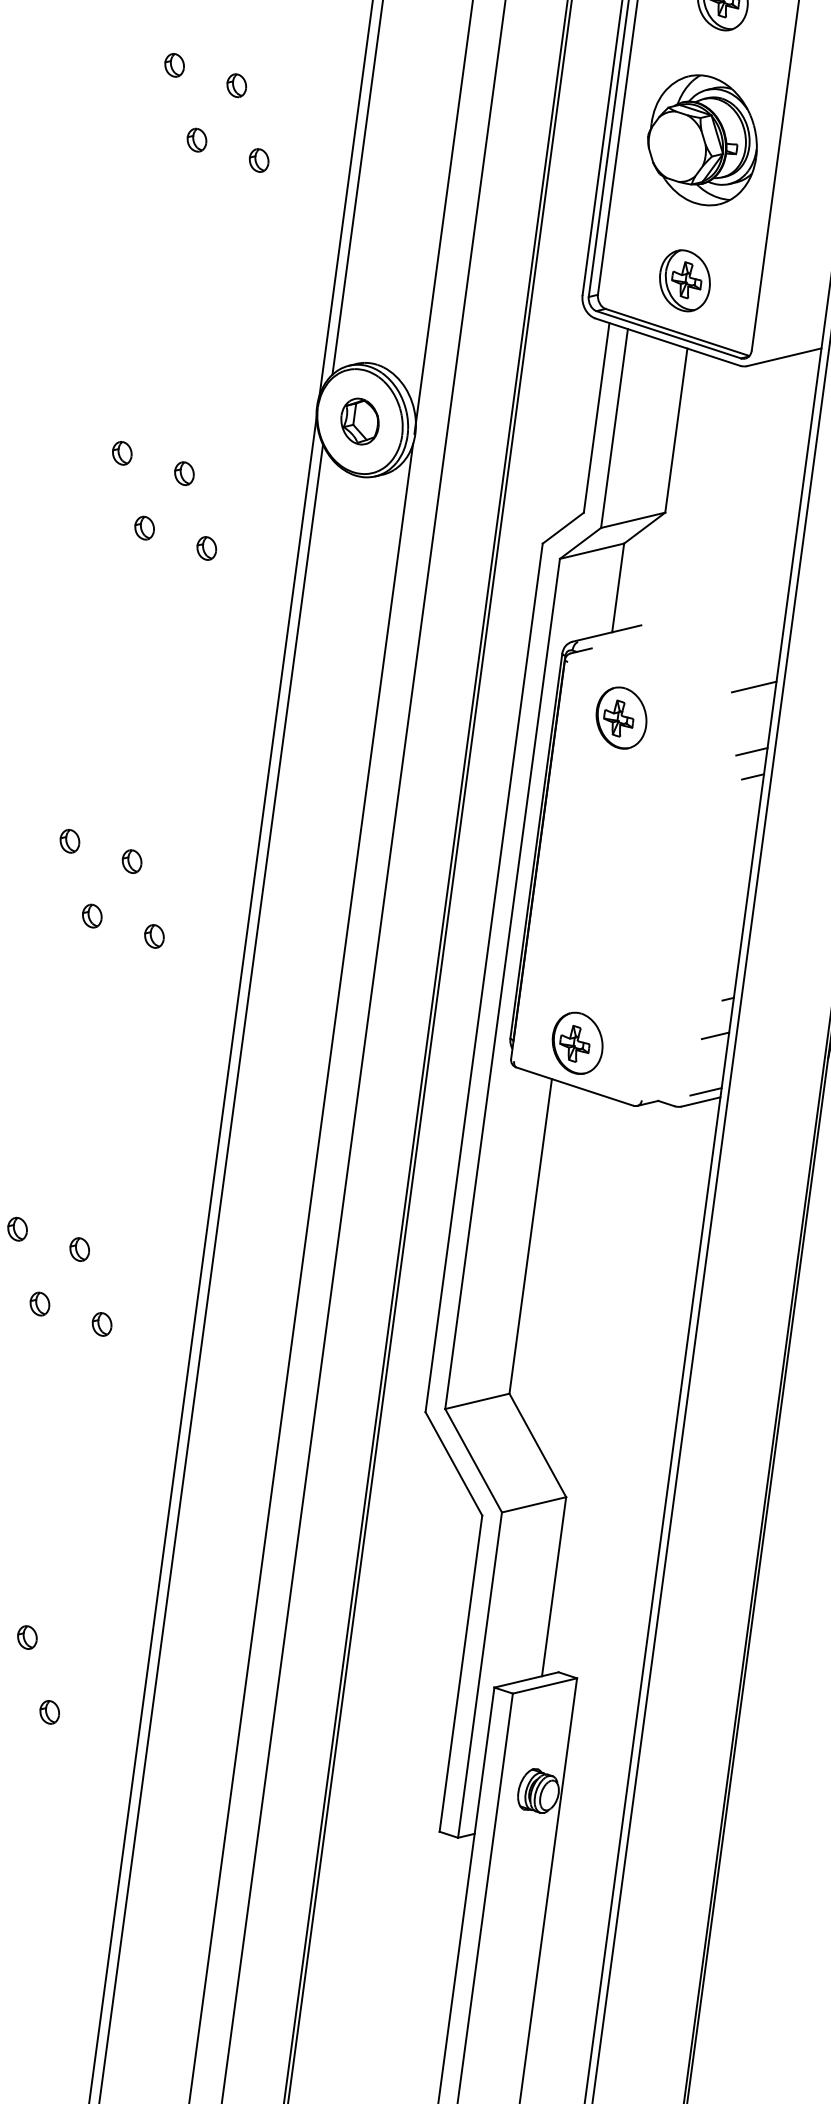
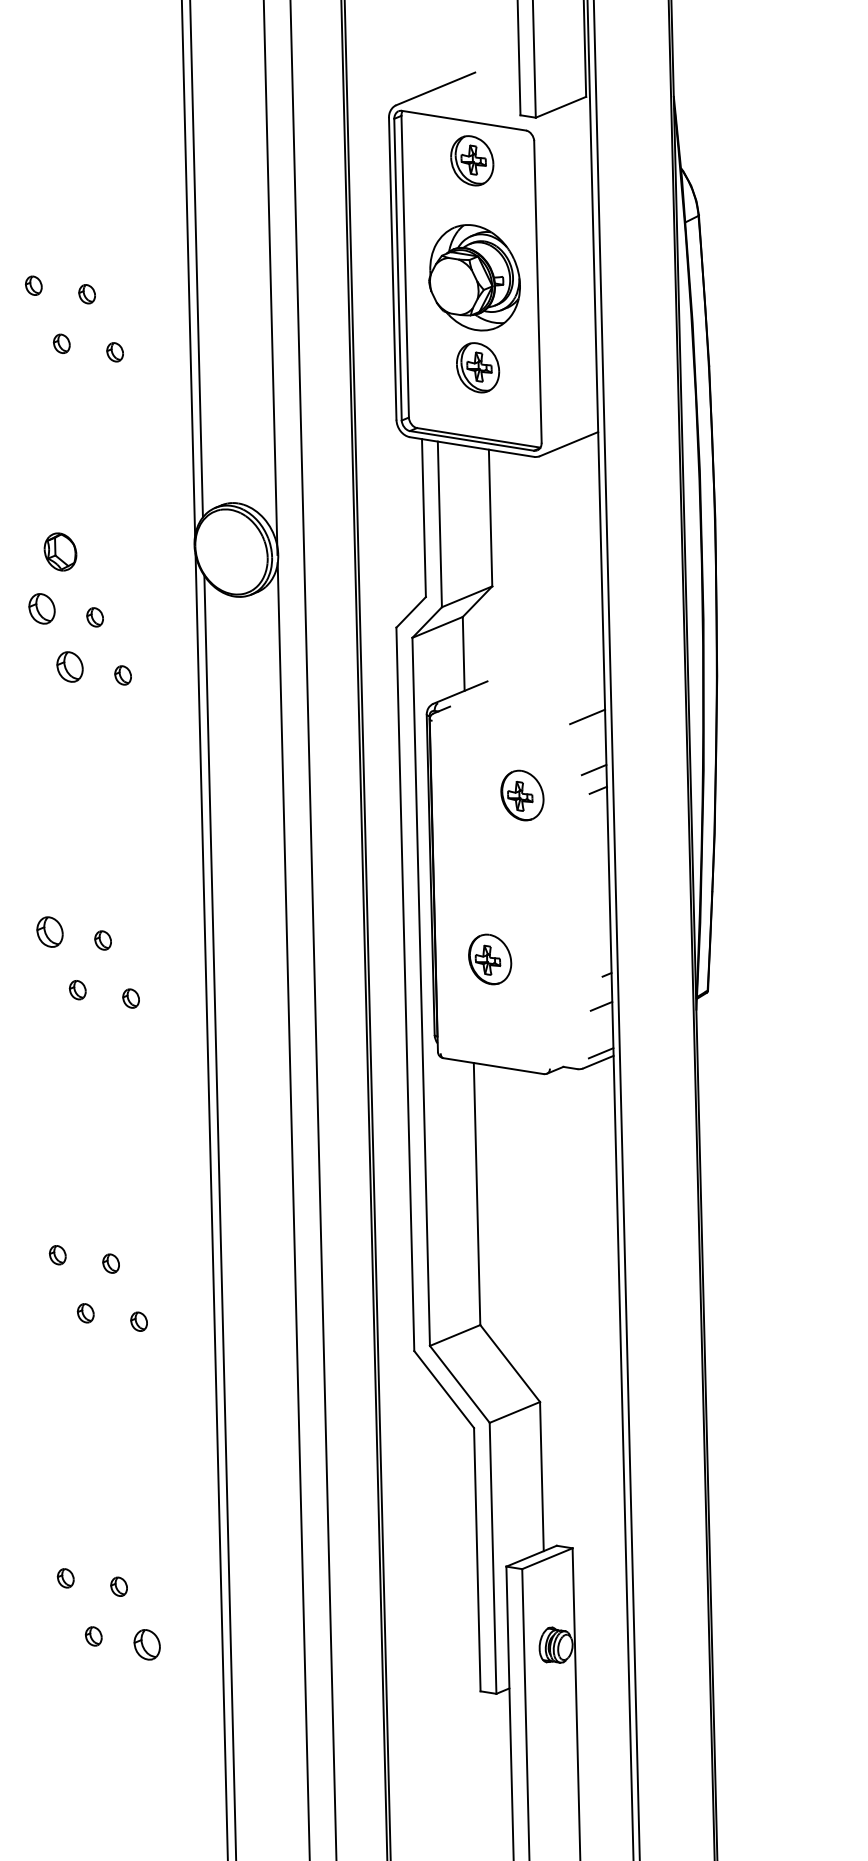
part: (685, 280) -> (478, 367), moved
part: (360, 420) -> (60, 551), moved
part: (121, 452) -> (41, 608), size x1.6
part: (144, 527) -> (69, 666), size x1.6
part: (621, 717) -> (522, 795), moved
part: (69, 840) -> (49, 931), size x1.6
part: (578, 1043) -> (490, 959), moved
part: (49, 1711) -> (146, 1644), size x1.6

